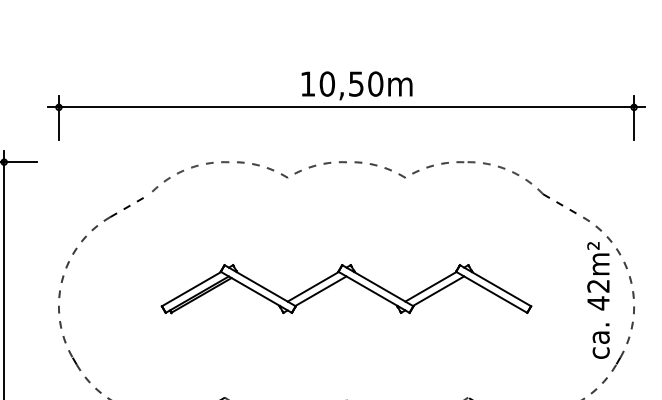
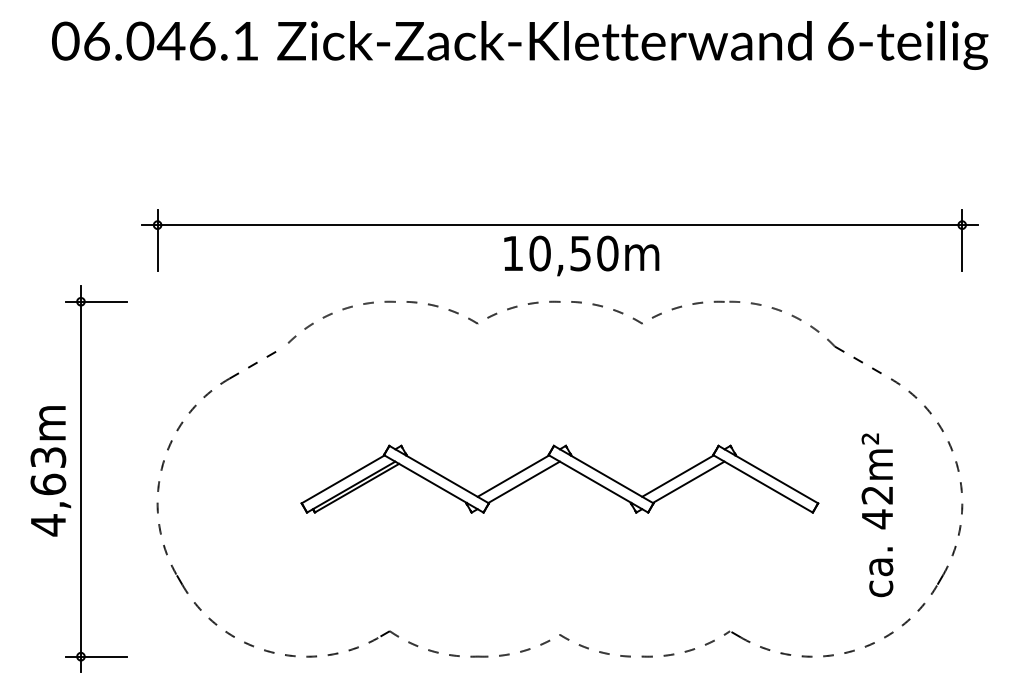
text: (356, 85) -> (581, 255), moved
text: (598, 300) -> (877, 515), moved

